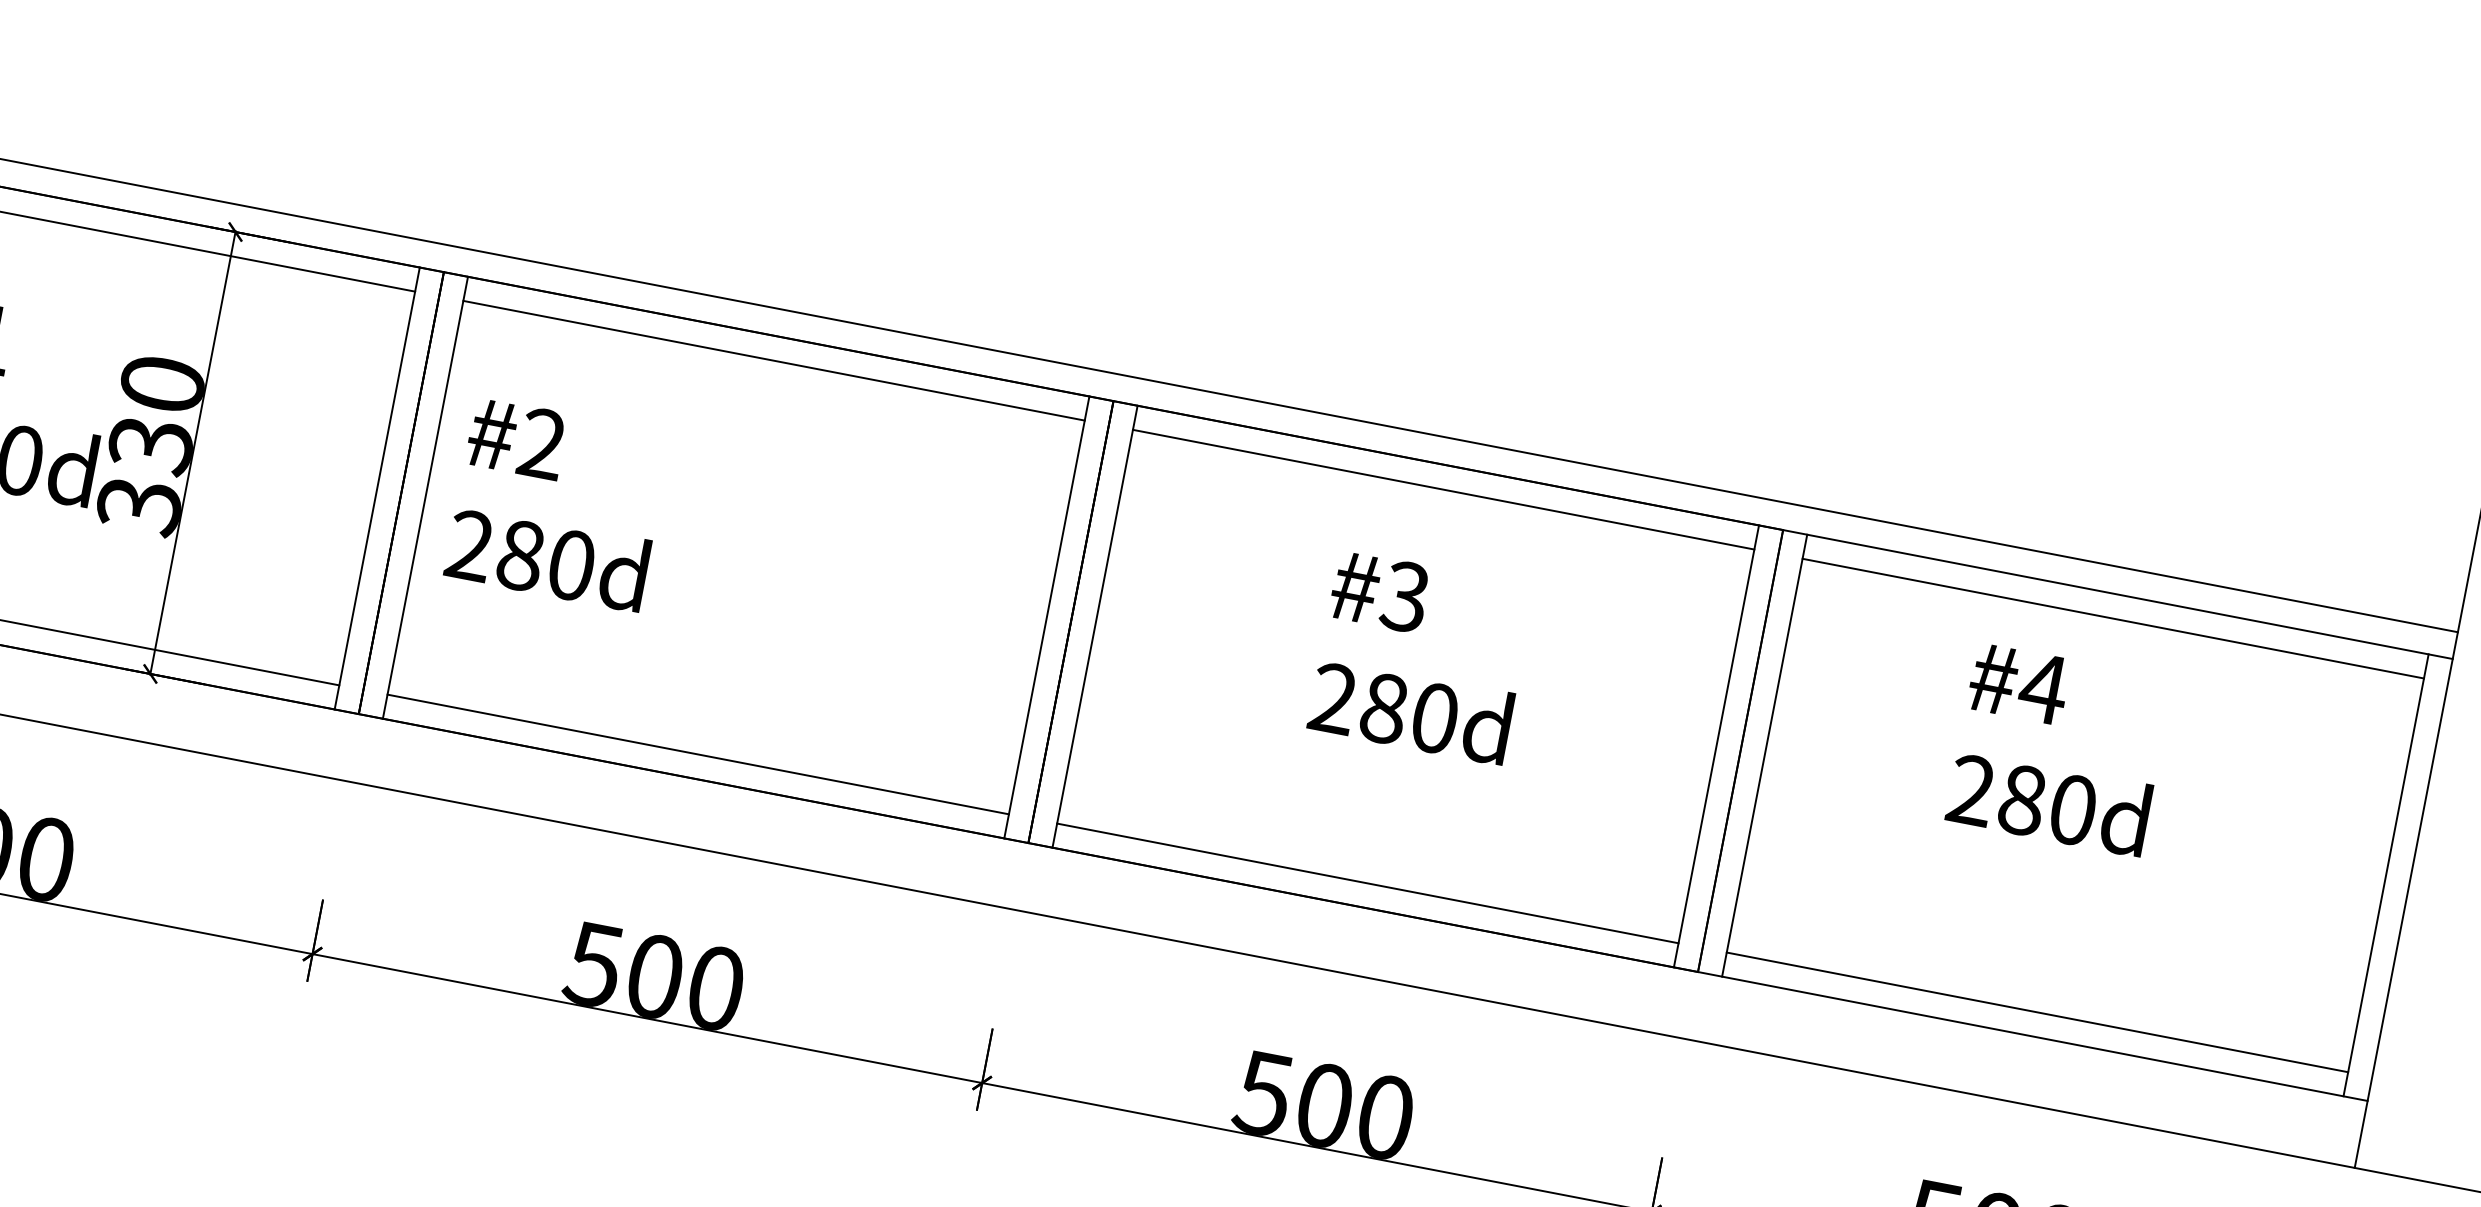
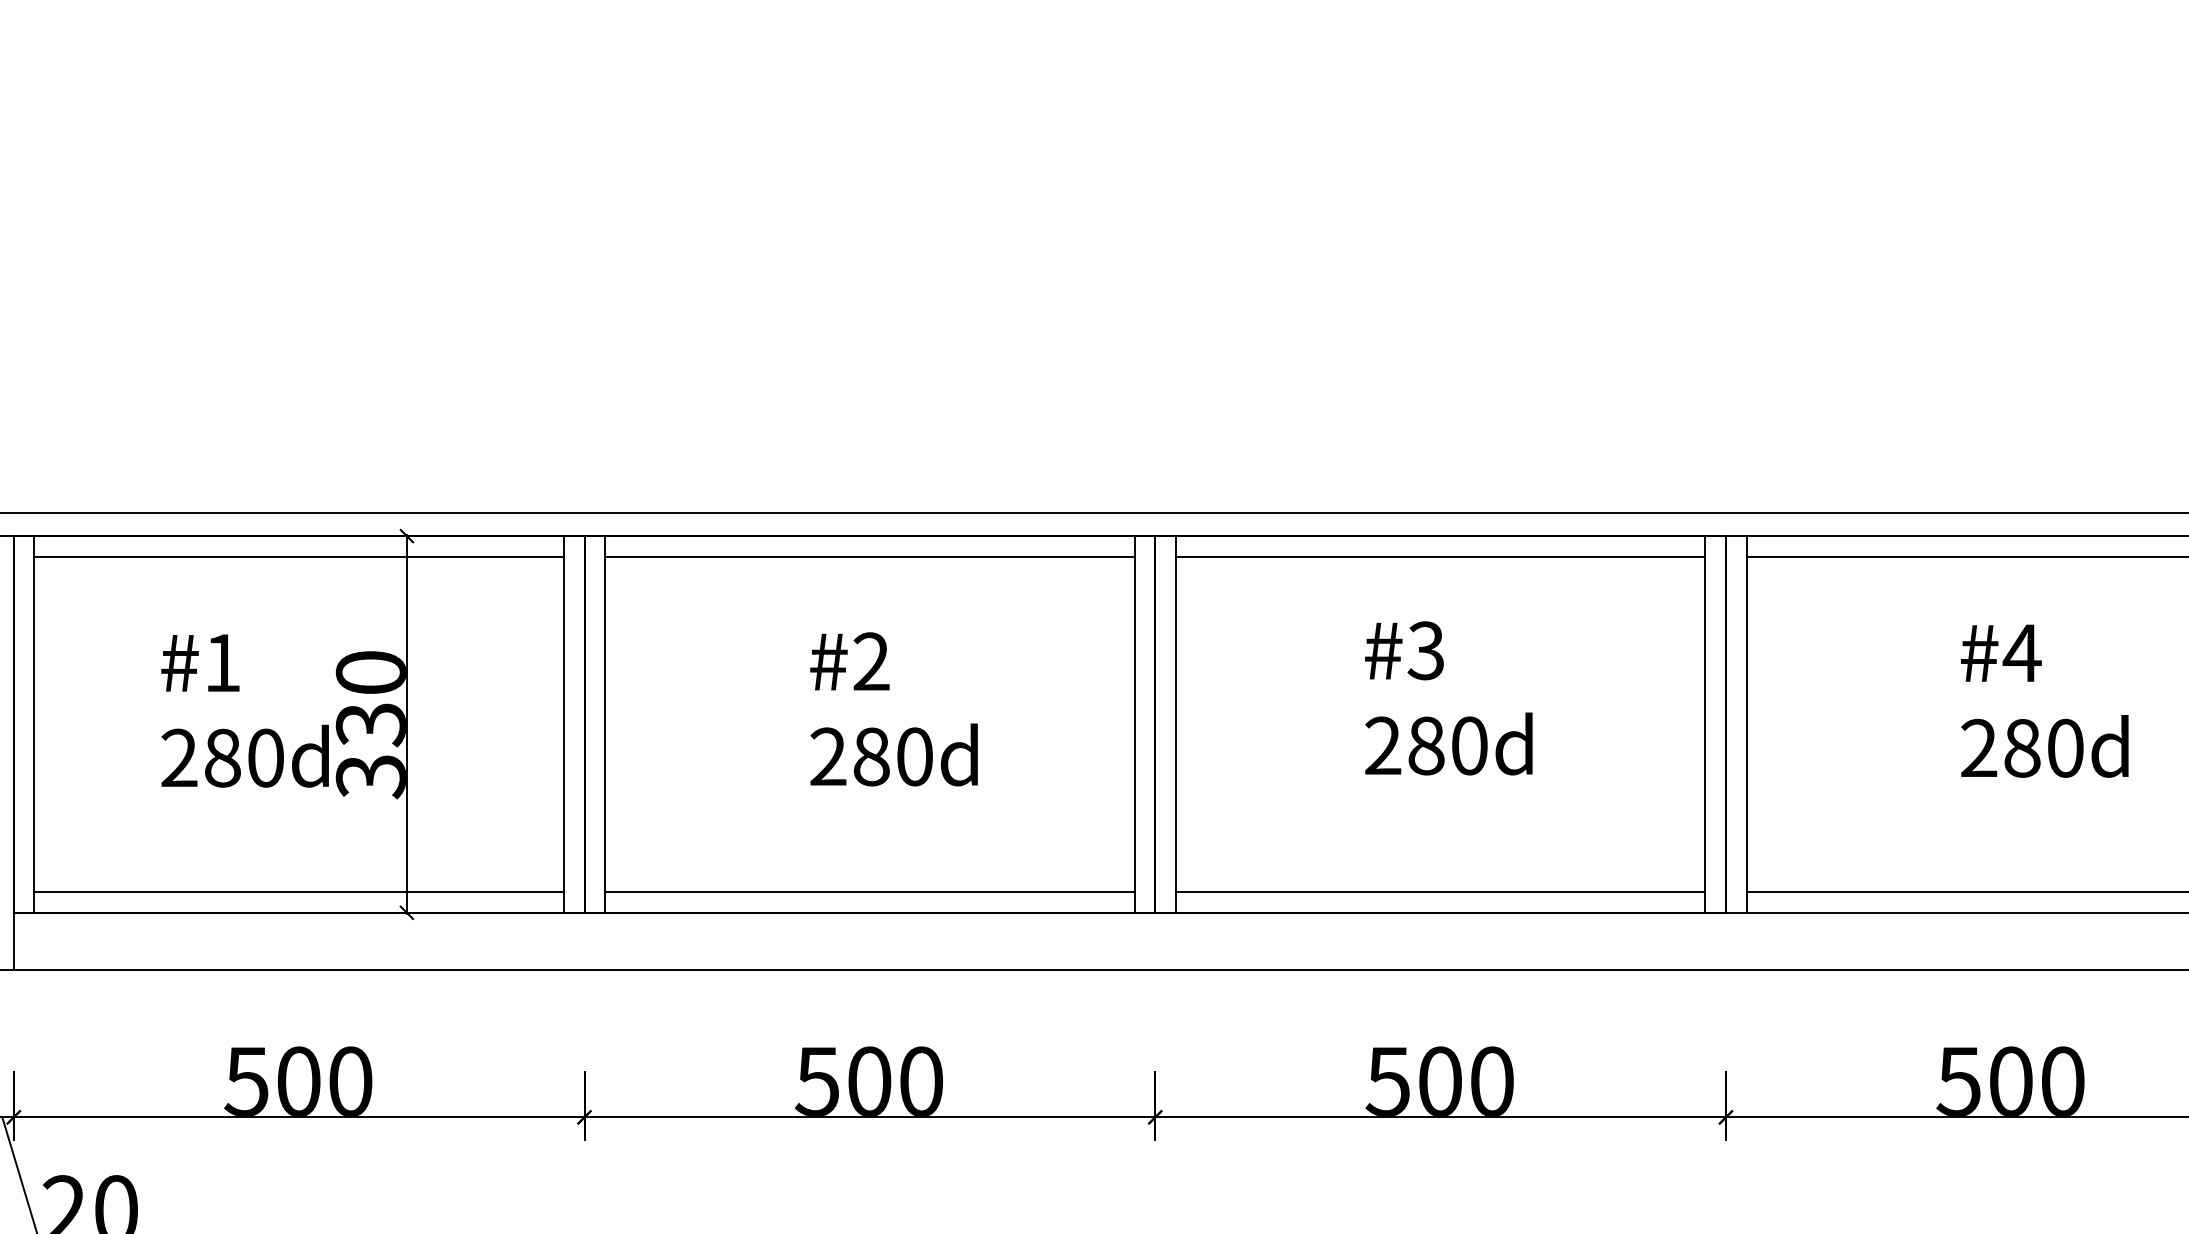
text: (557, 504) -> (893, 709), moved
text: (2059, 749) -> (2044, 700), moved

